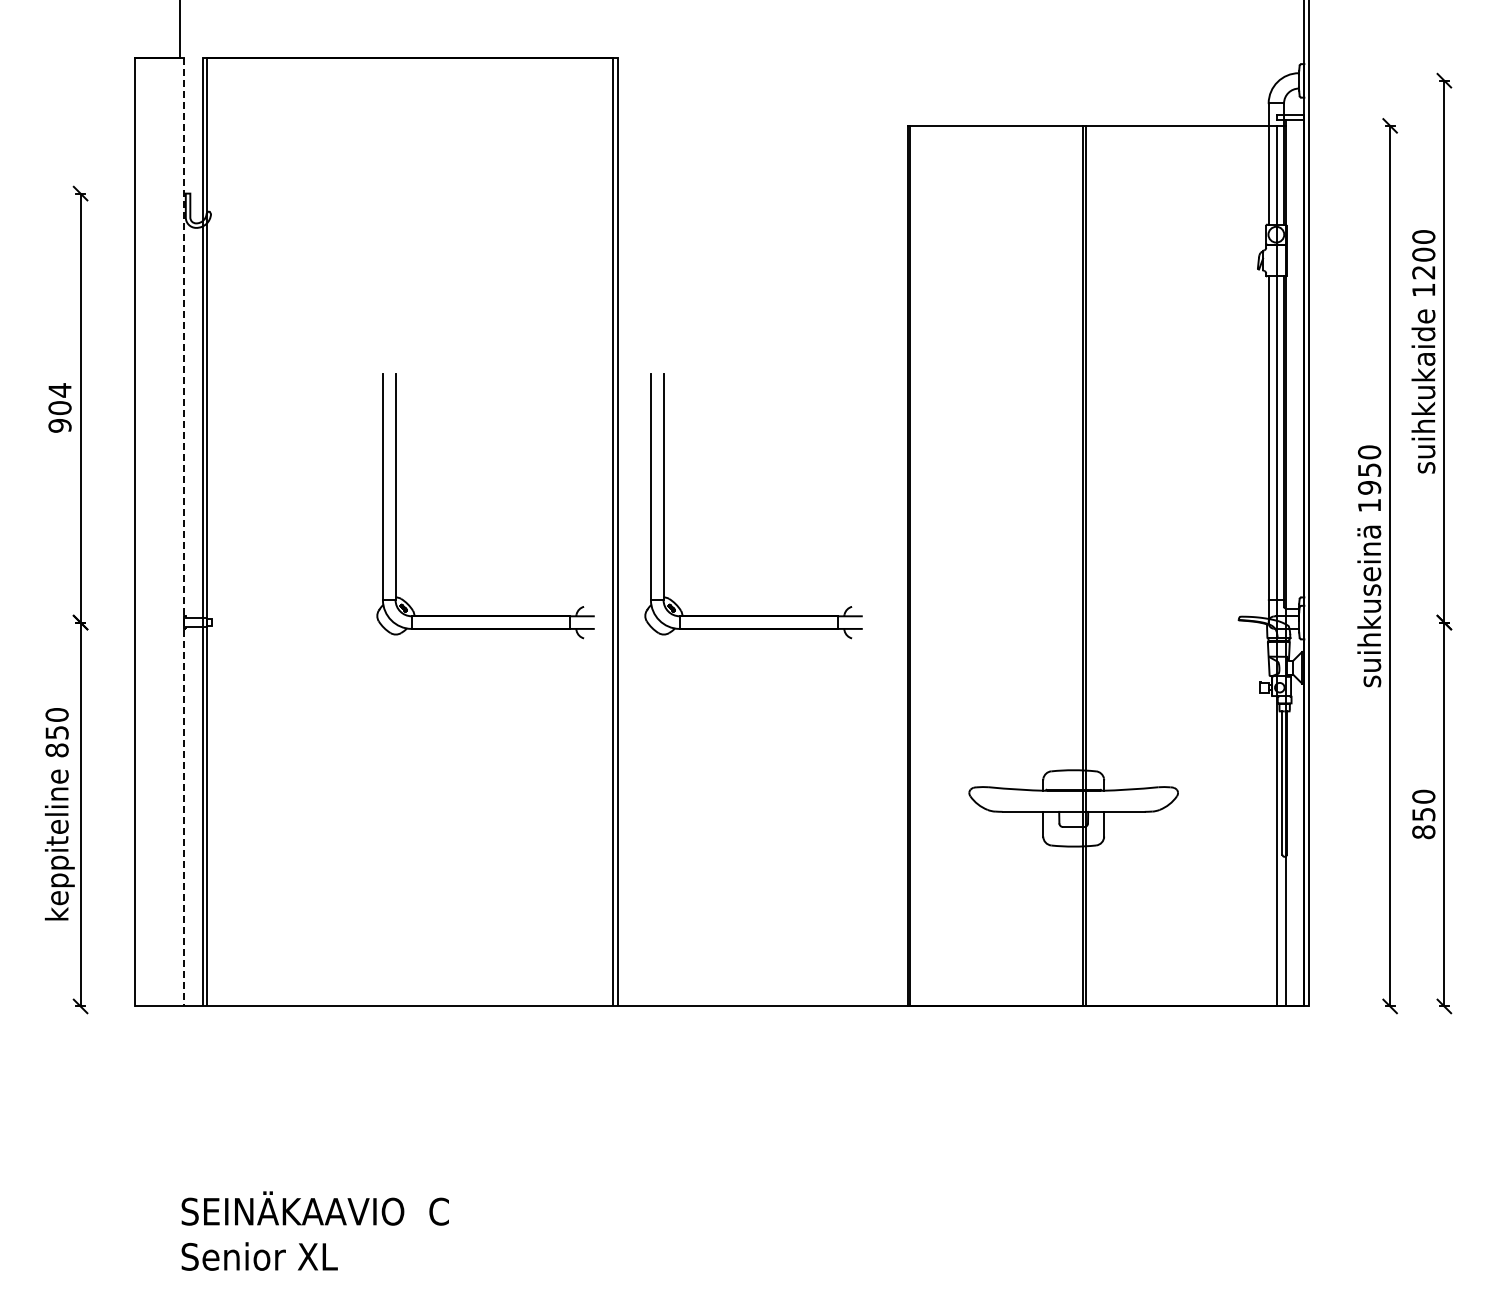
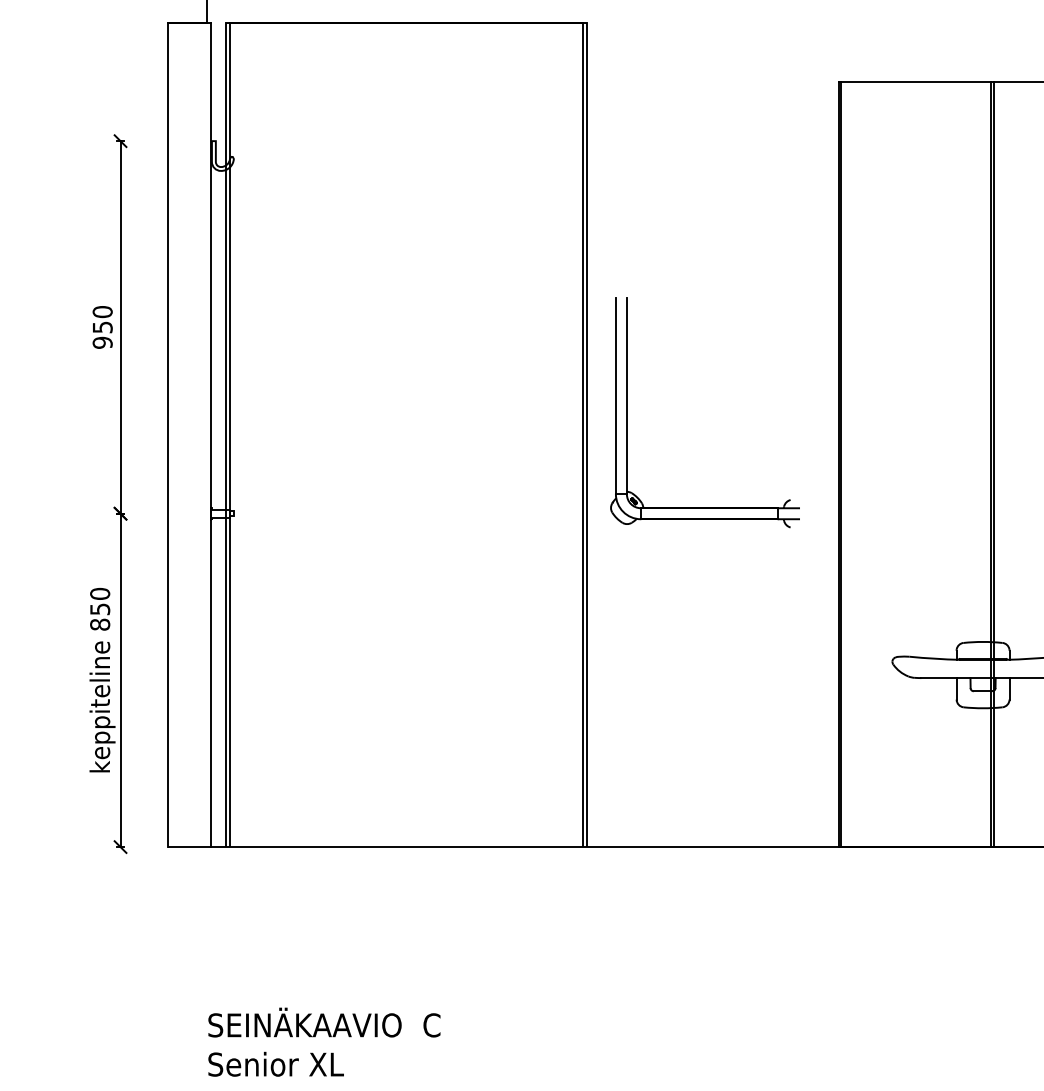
text: (59, 399) -> (102, 319), 904 -> 950
part: (396, 506) -> (394, 412), removed
line: (184, 532) -> (210, 435), dashed -> solid

